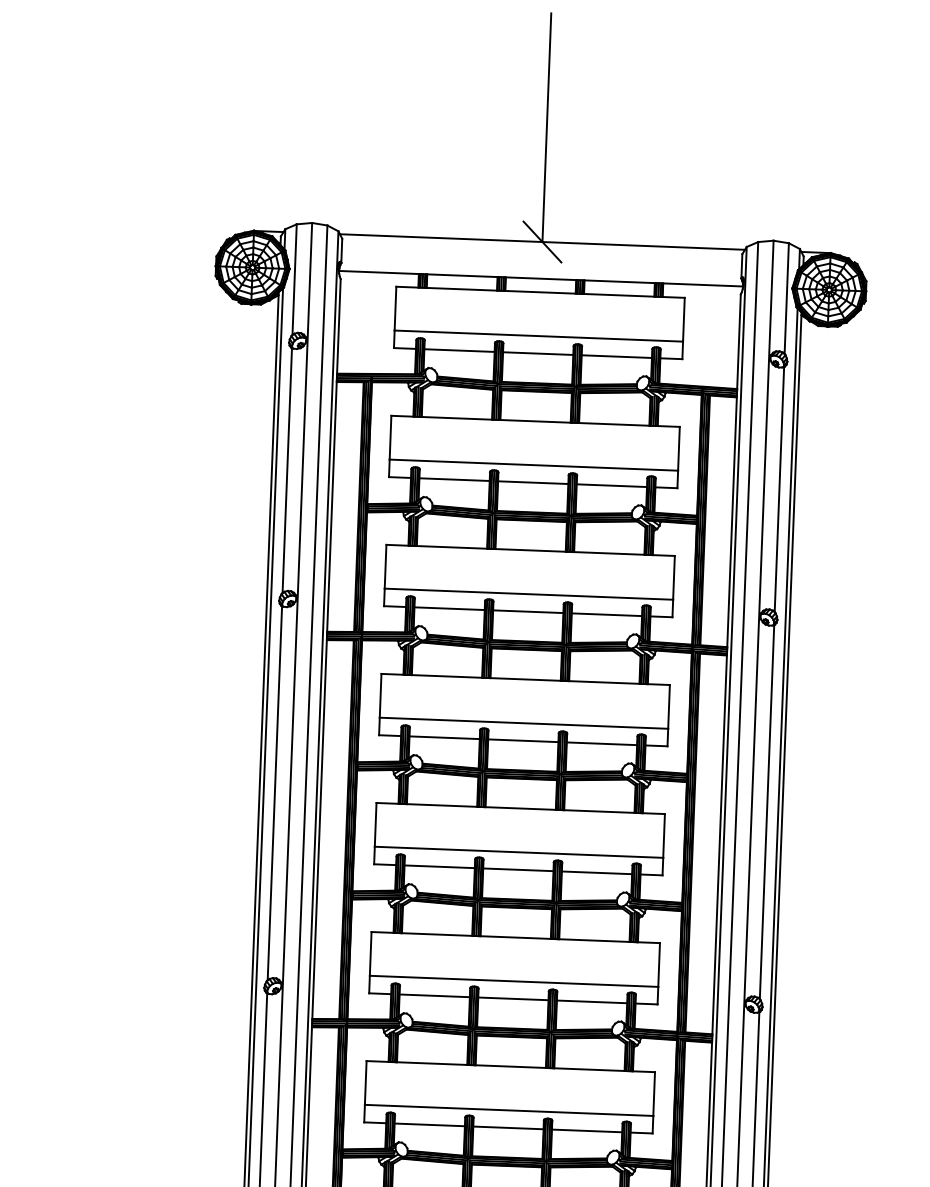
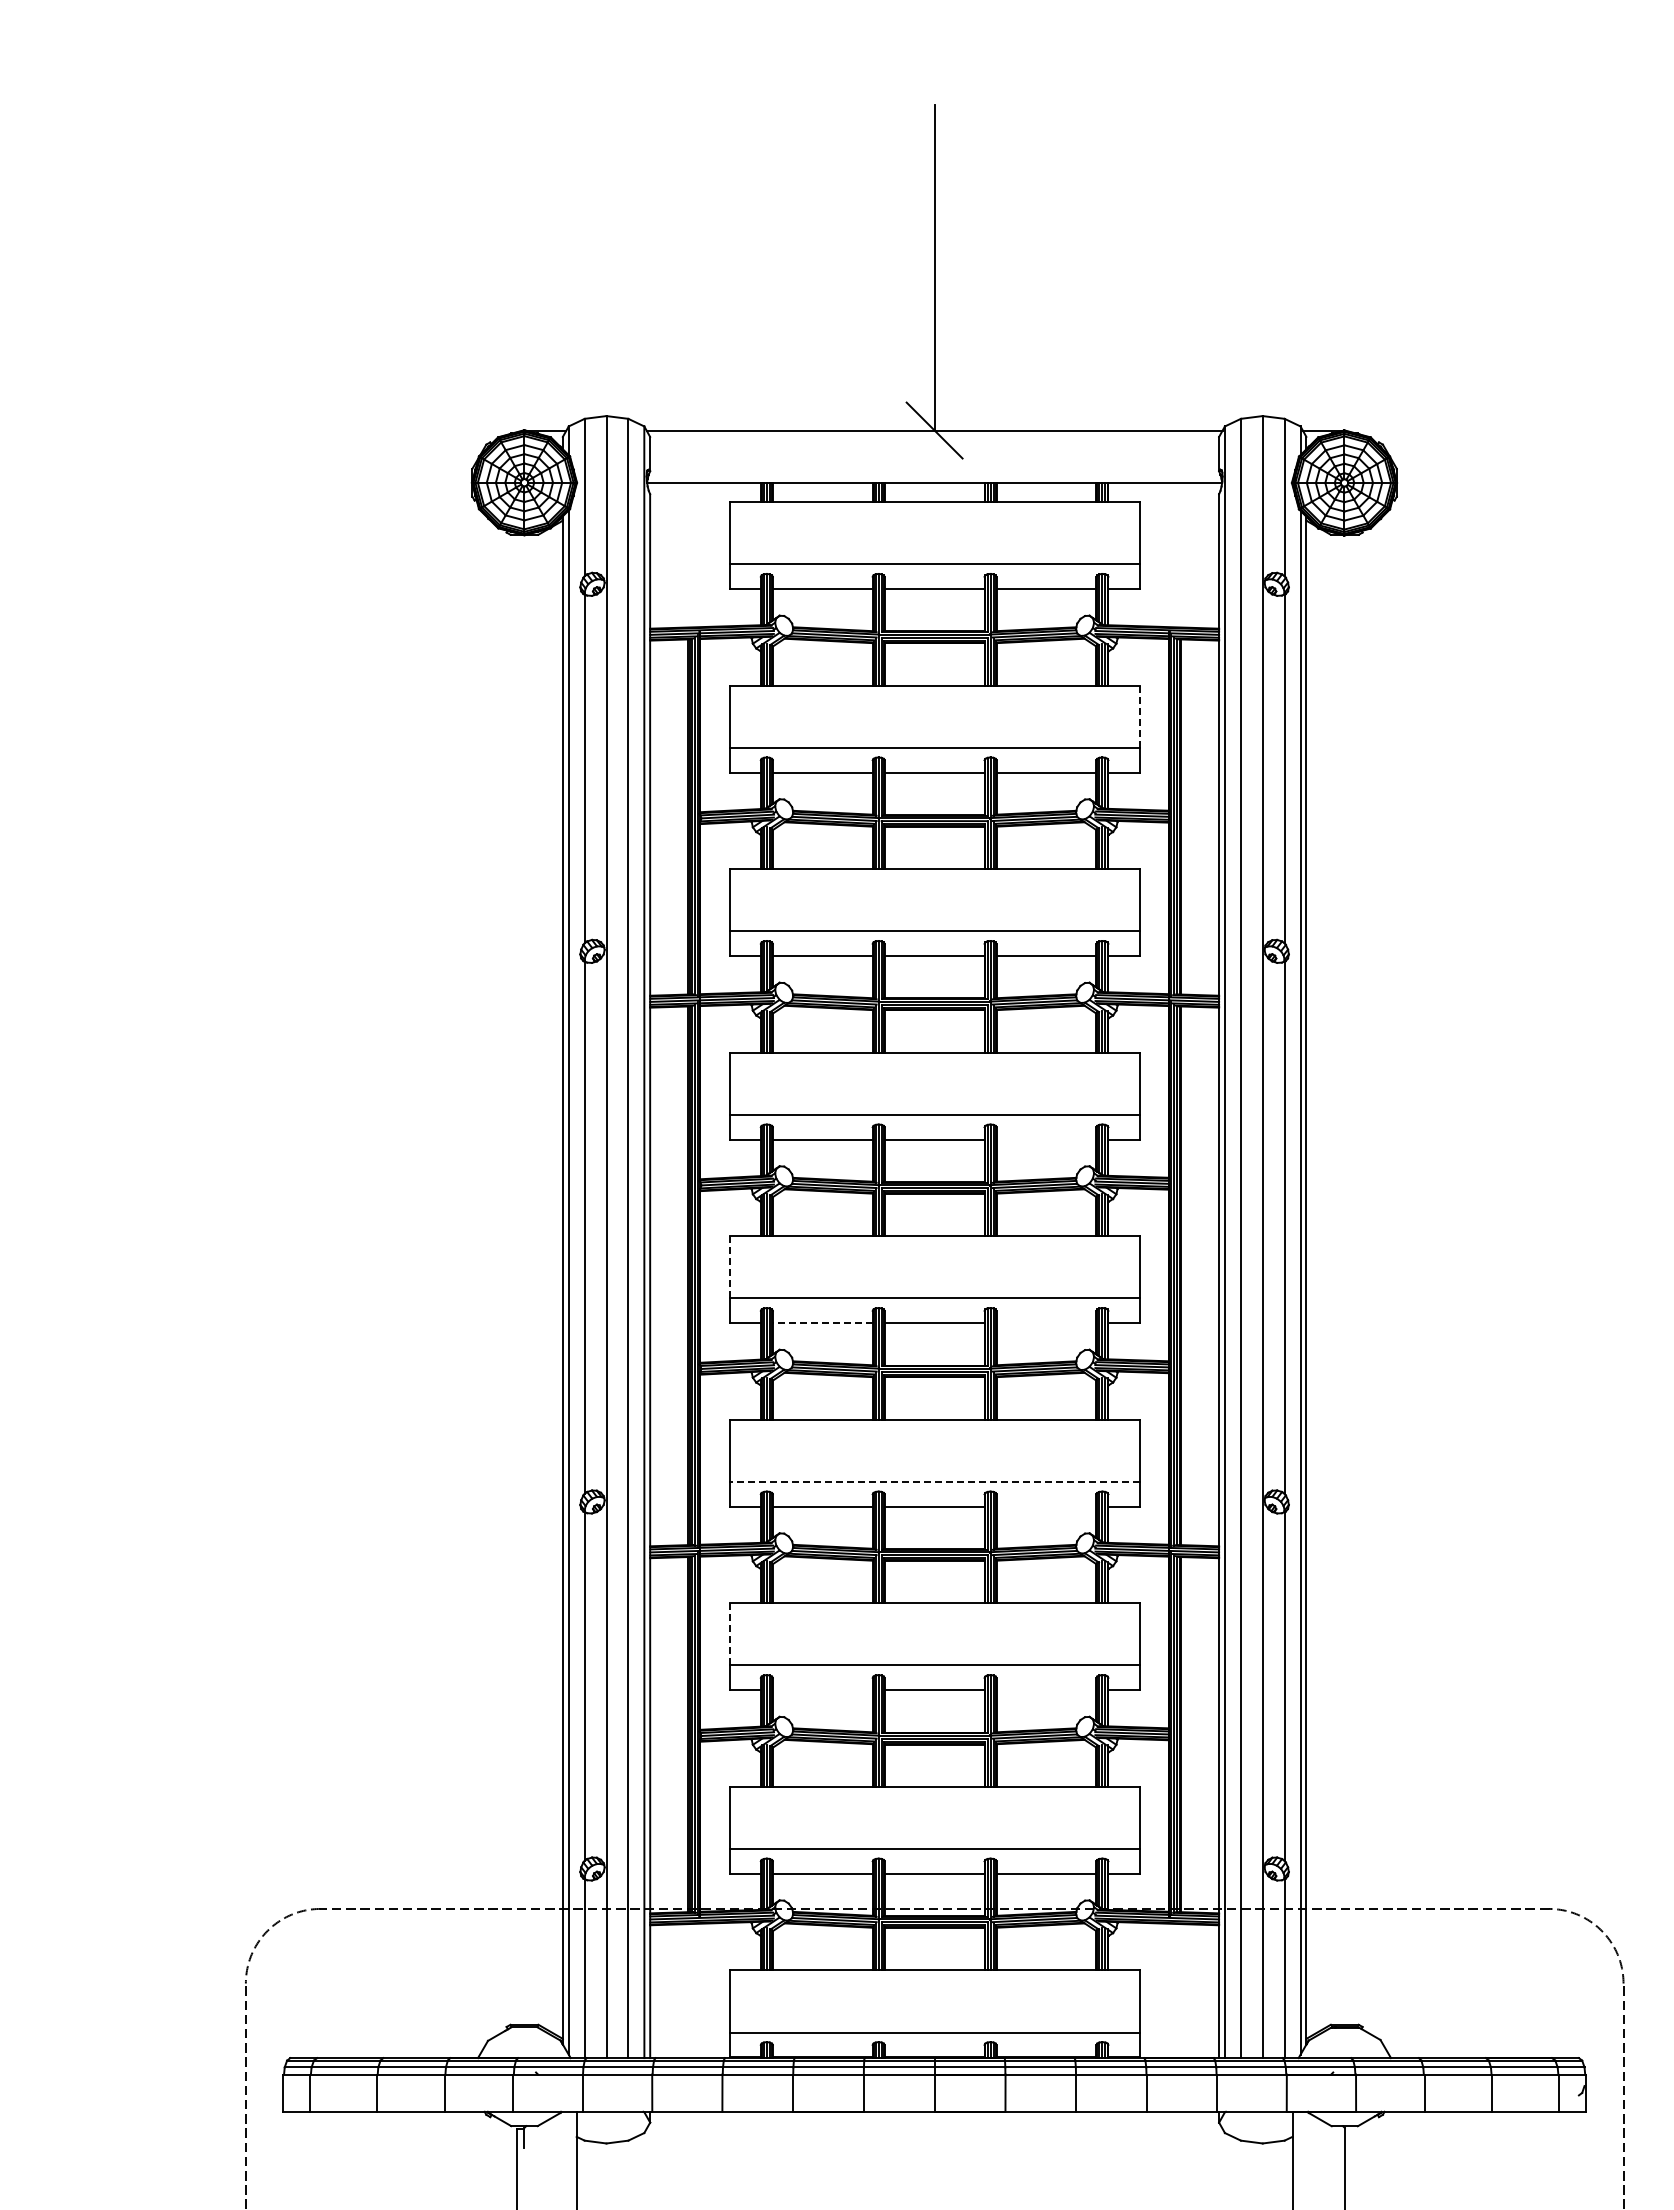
line: (678, 448) -> (1139, 716), solid -> dashed
line: (601, 743) -> (1046, 1139), removed
line: (375, 824) -> (729, 1266), solid -> dashed
line: (439, 866) -> (822, 1323), solid -> dashed
line: (597, 872) -> (1046, 1323), removed
line: (513, 981) -> (934, 1481), solid -> dashed
line: (592, 1001) -> (1046, 1506), removed
line: (365, 1082) -> (729, 1633), solid -> dashed
line: (429, 1124) -> (822, 1690), removed
line: (587, 1131) -> (1046, 1690), removed

